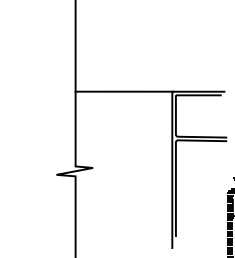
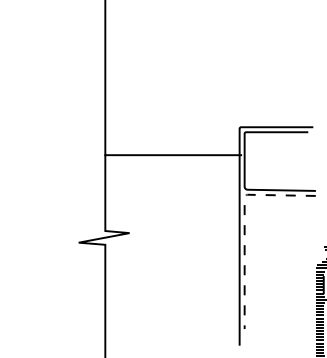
line: (124, 91) -> (173, 155), moved
line: (175, 158) -> (244, 220), solid -> dashed

